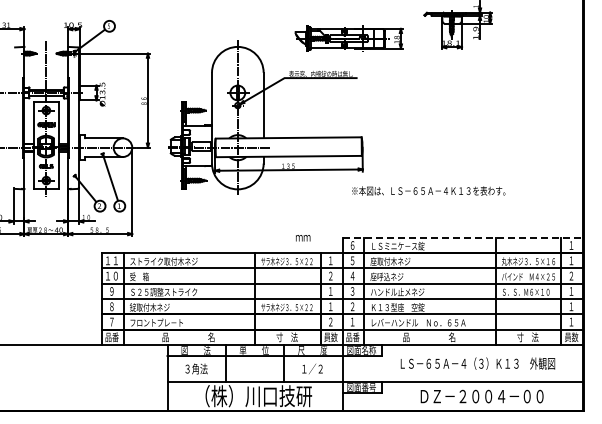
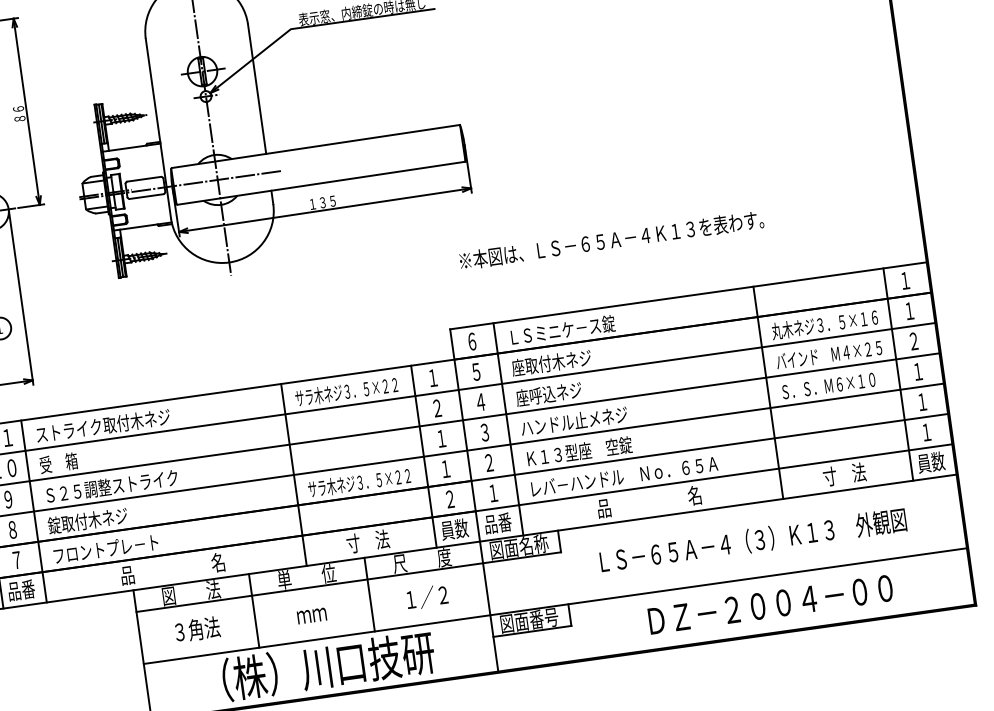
text: (428, 190) -> (611, 239), moved
line: (463, 237) -> (689, 294), dashed -> solid
text: (303, 238) -> (312, 616), moved

